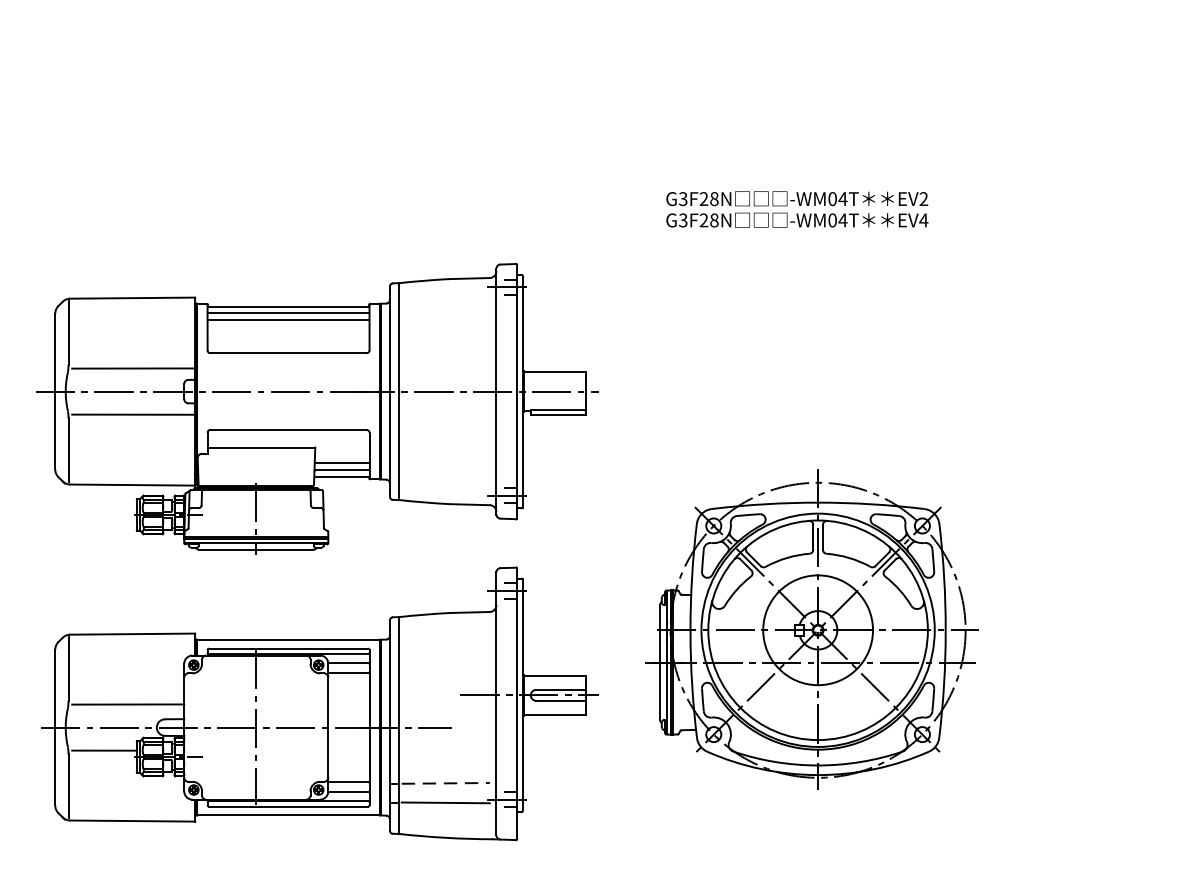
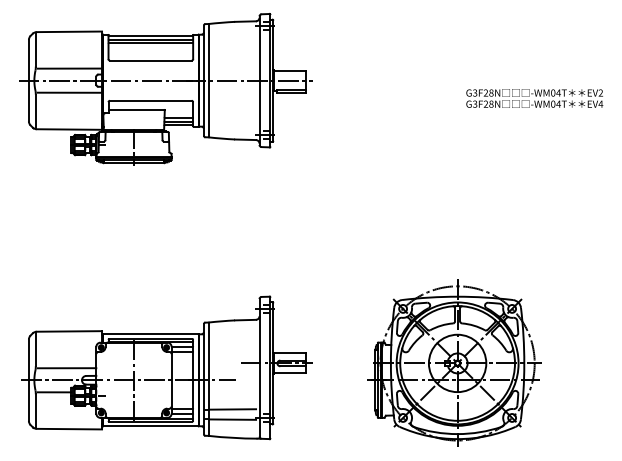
text: (796, 209) -> (534, 98), moved
part: (316, 408) -> (165, 89), moved
part: (812, 628) -> (454, 362), moved
line: (446, 783) -> (233, 409), dashed -> solid

